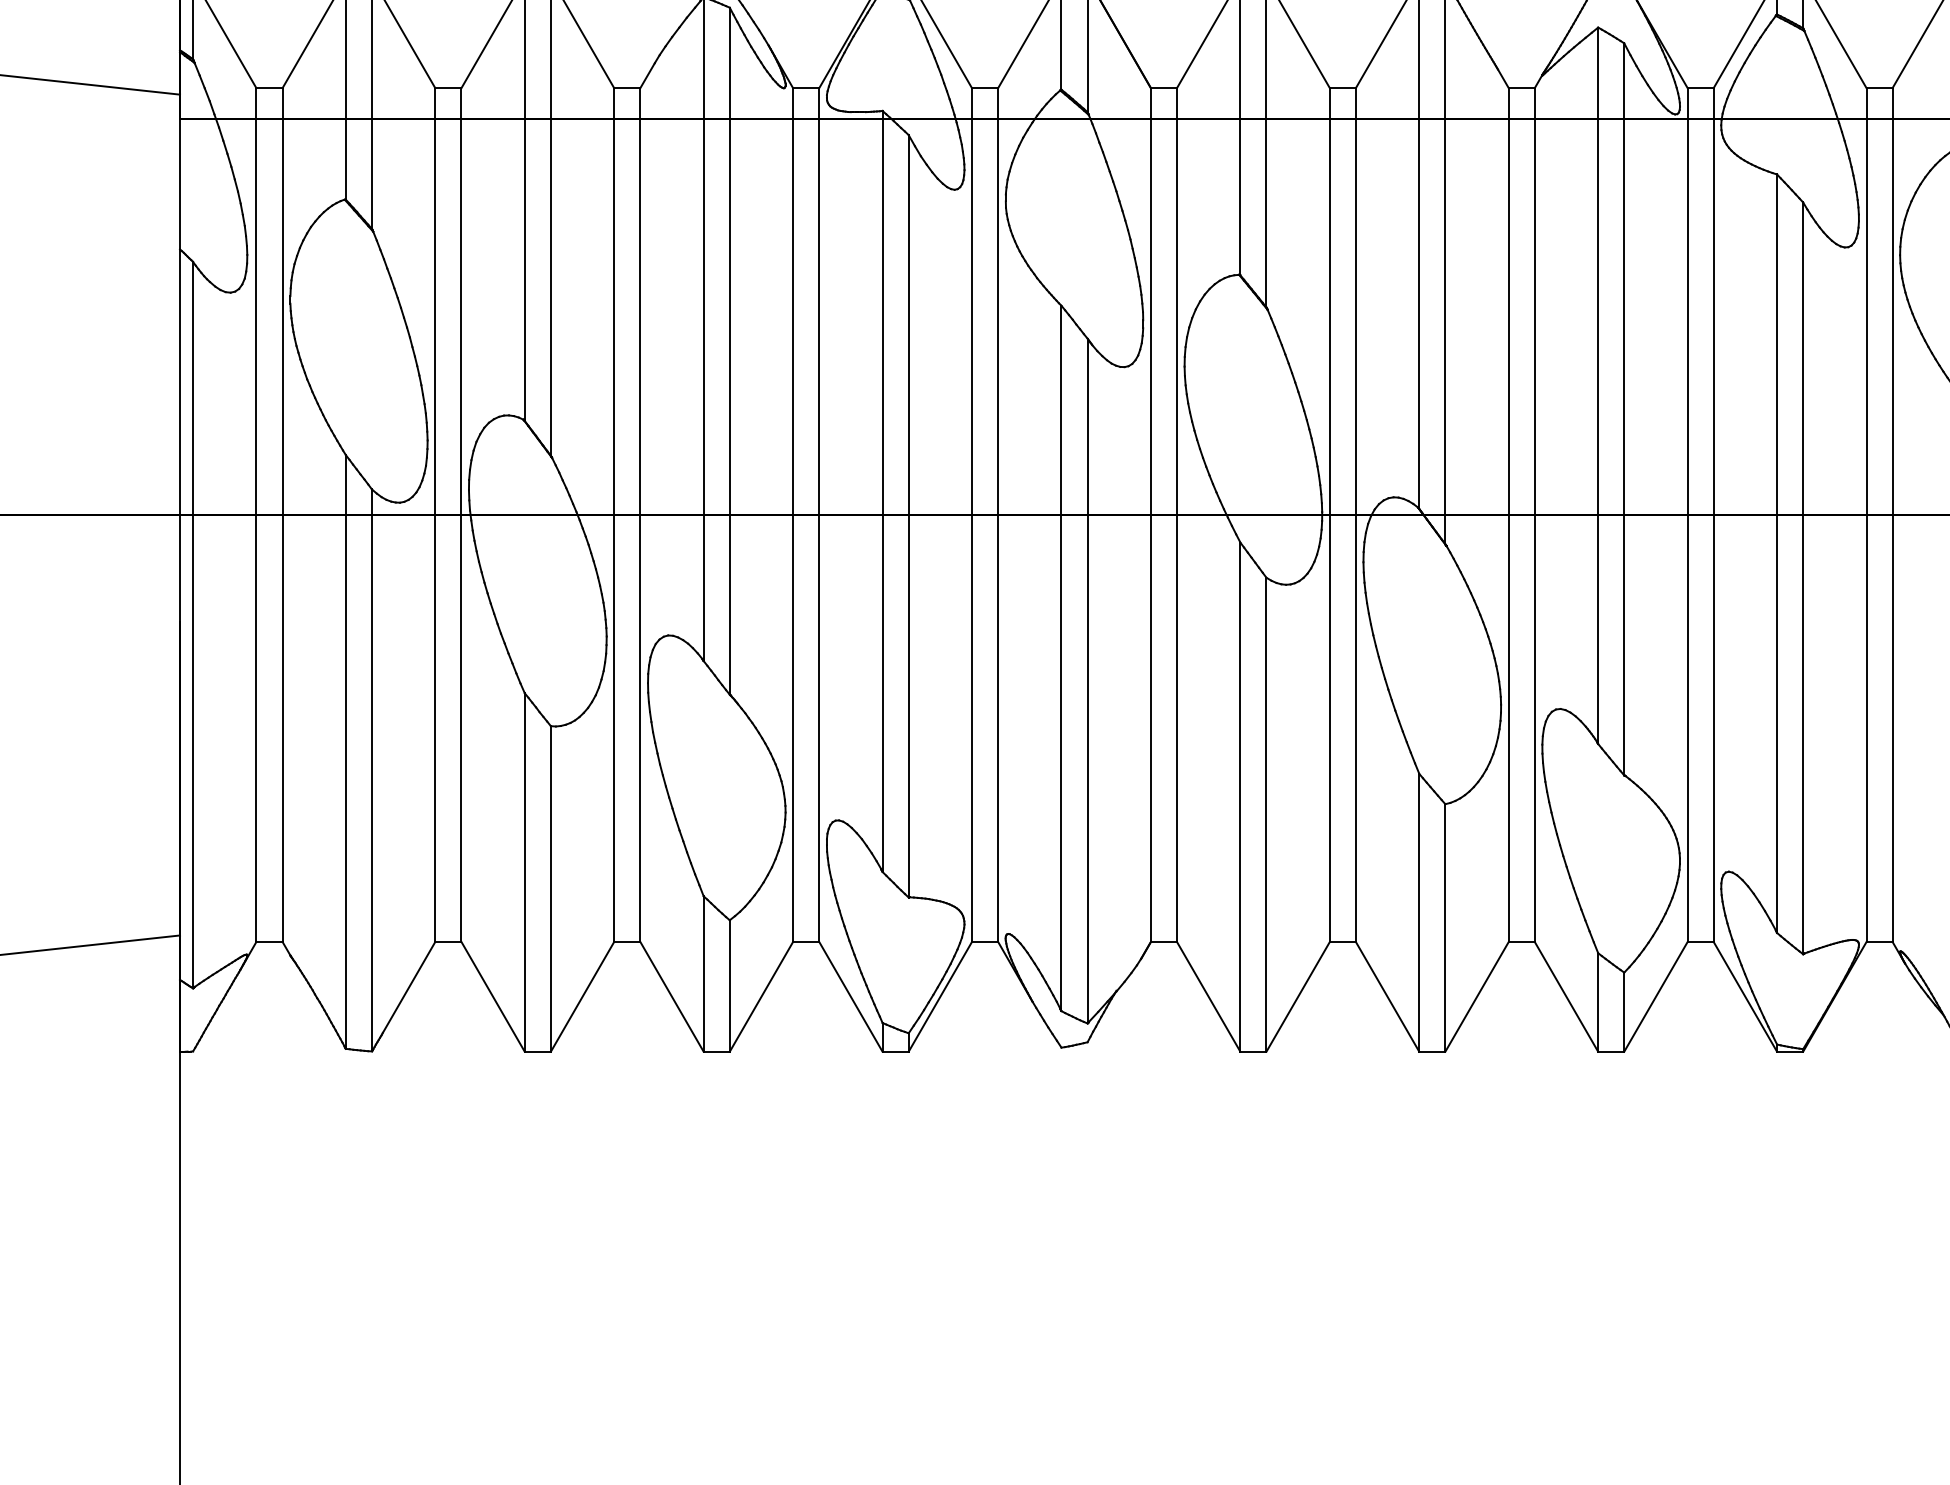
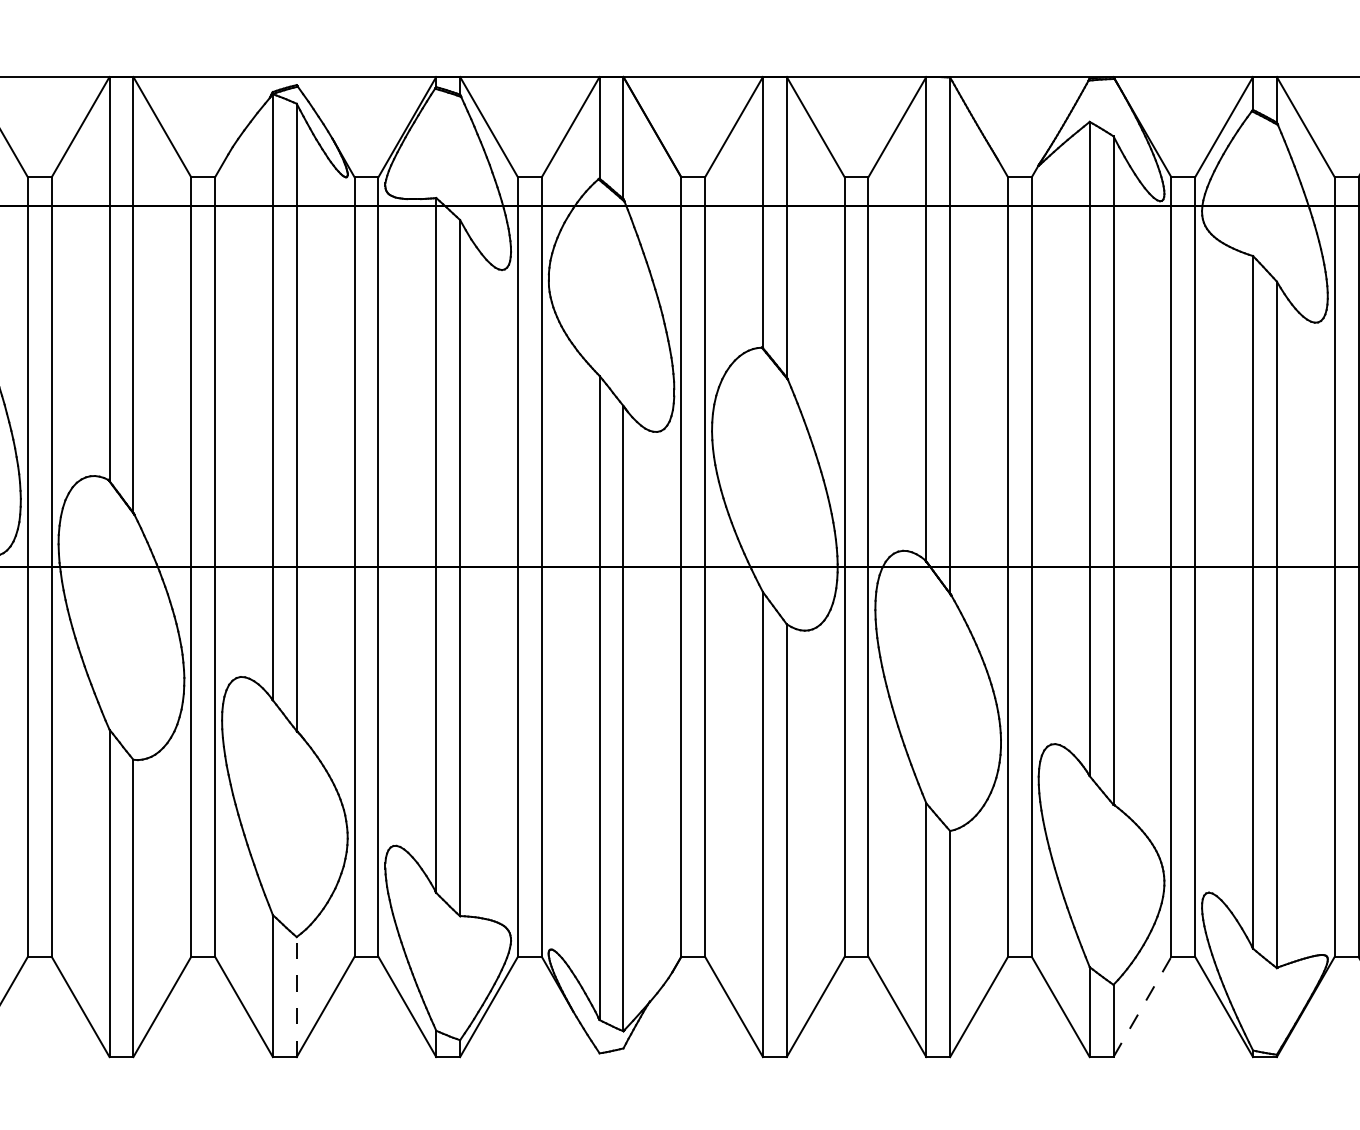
line: (729, 986) -> (296, 997), solid -> dashed
line: (1656, 996) -> (1142, 1006), solid -> dashed

